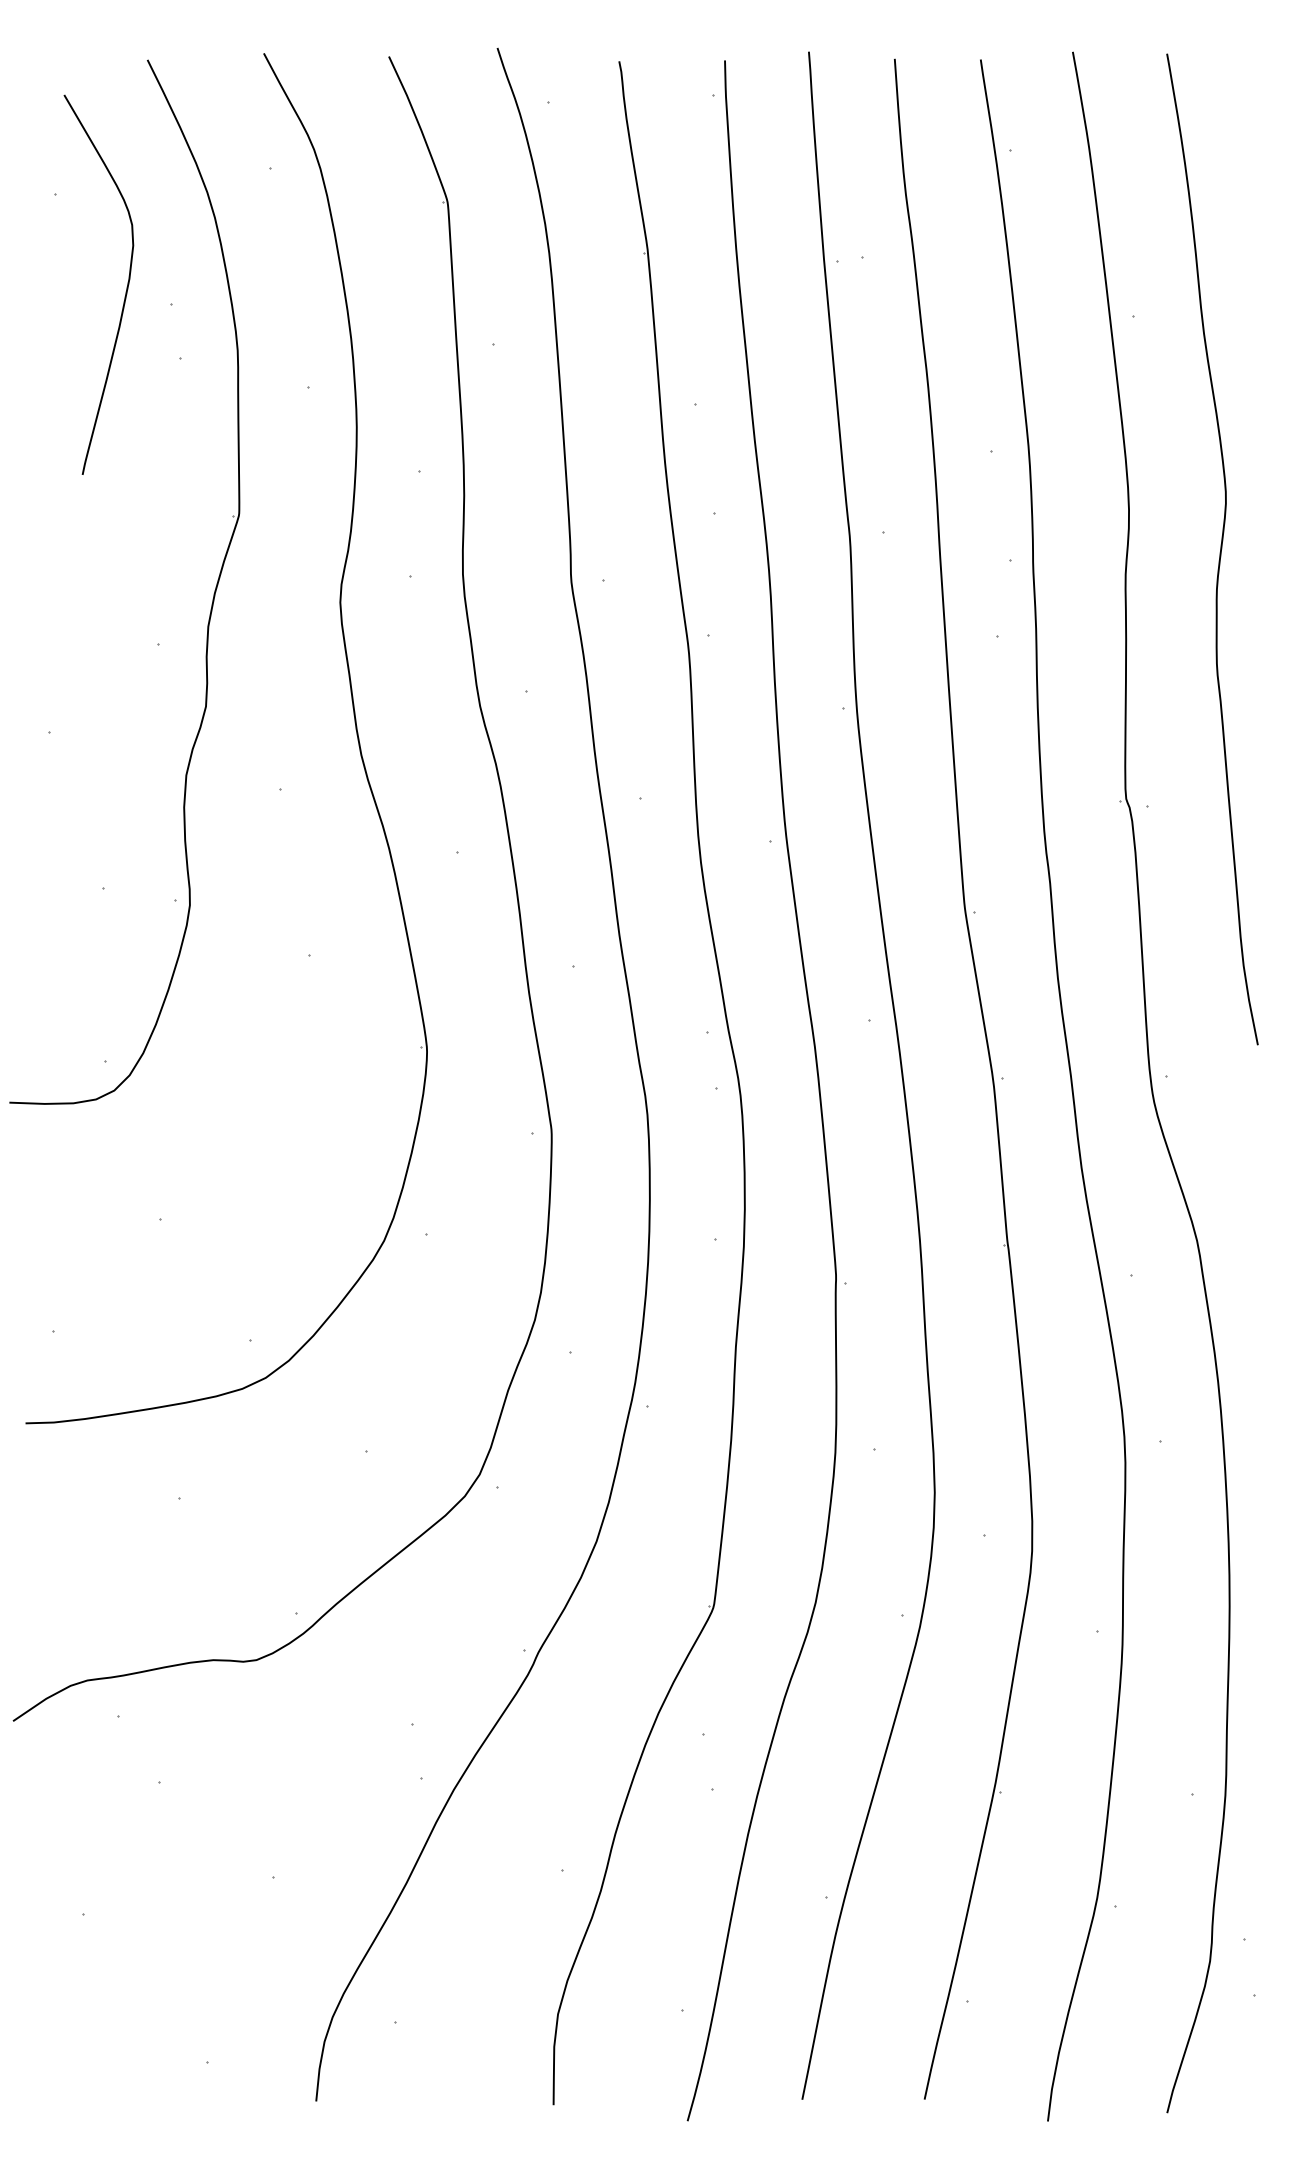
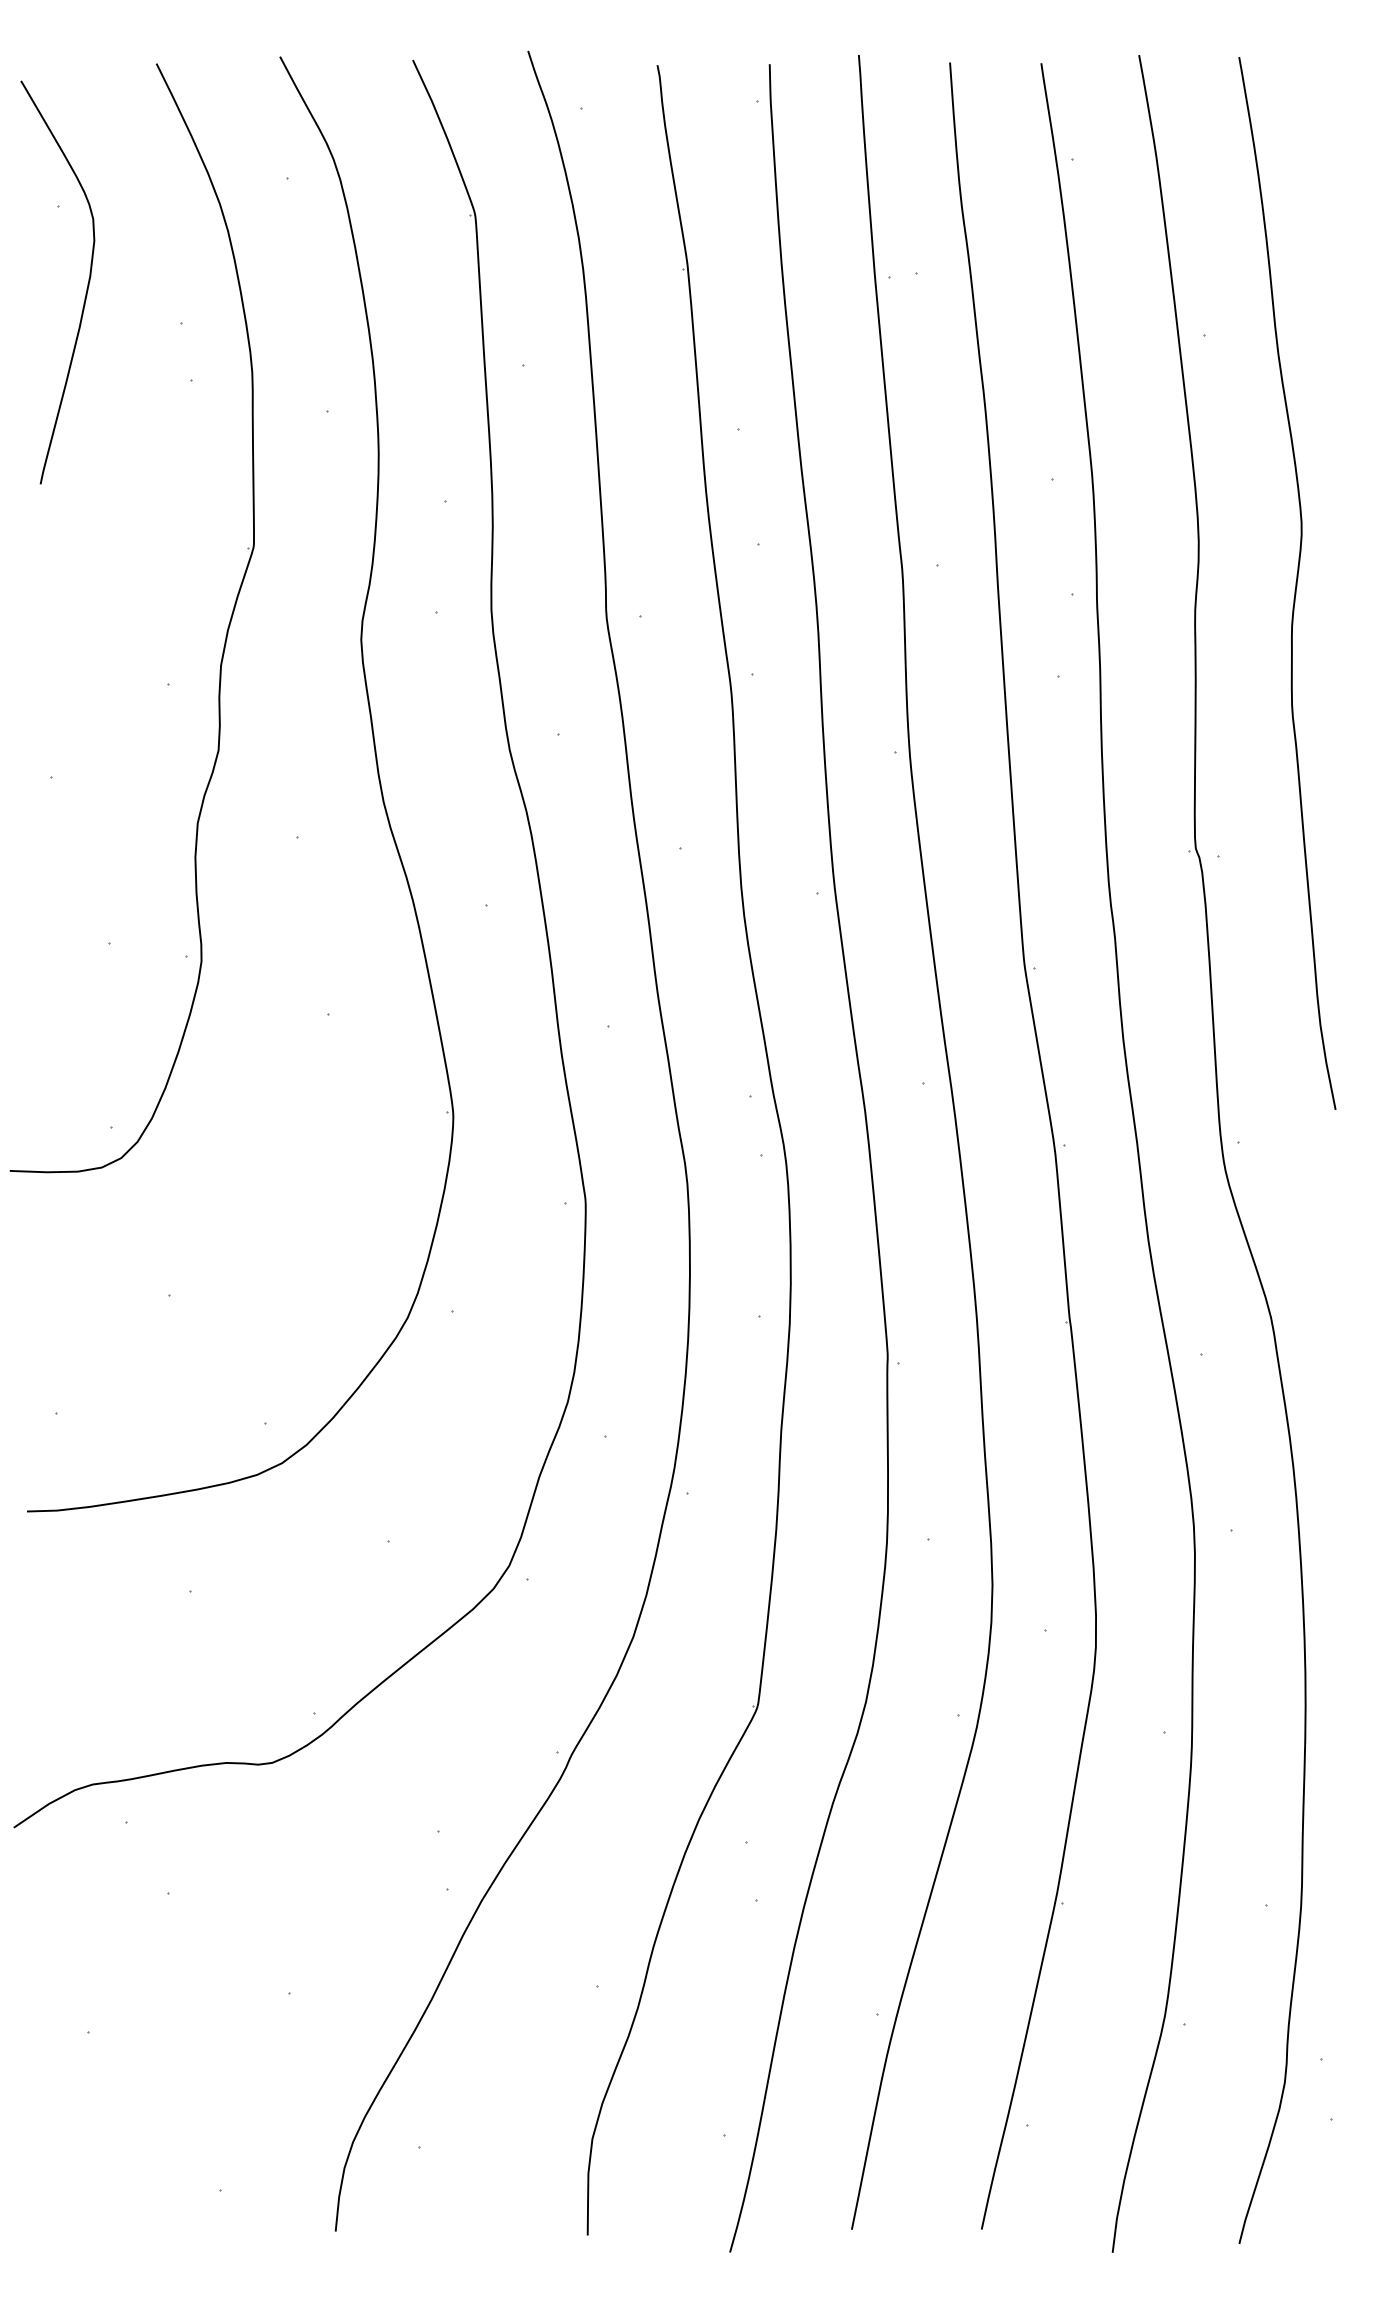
curve: (125, 290) -> (86, 288), moved

